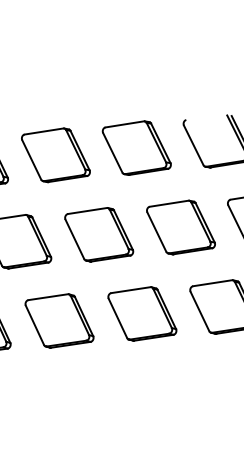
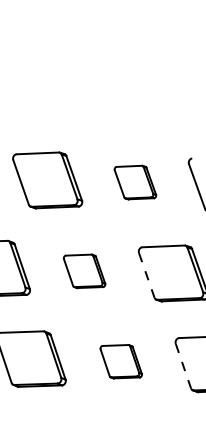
part: (136, 147) -> (135, 181), size x0.6
line: (156, 232) -> (146, 275), solid -> dashed
part: (99, 234) -> (84, 270), size x0.6
line: (199, 311) -> (182, 366), solid -> dashed
part: (142, 313) -> (121, 361), size x0.6

